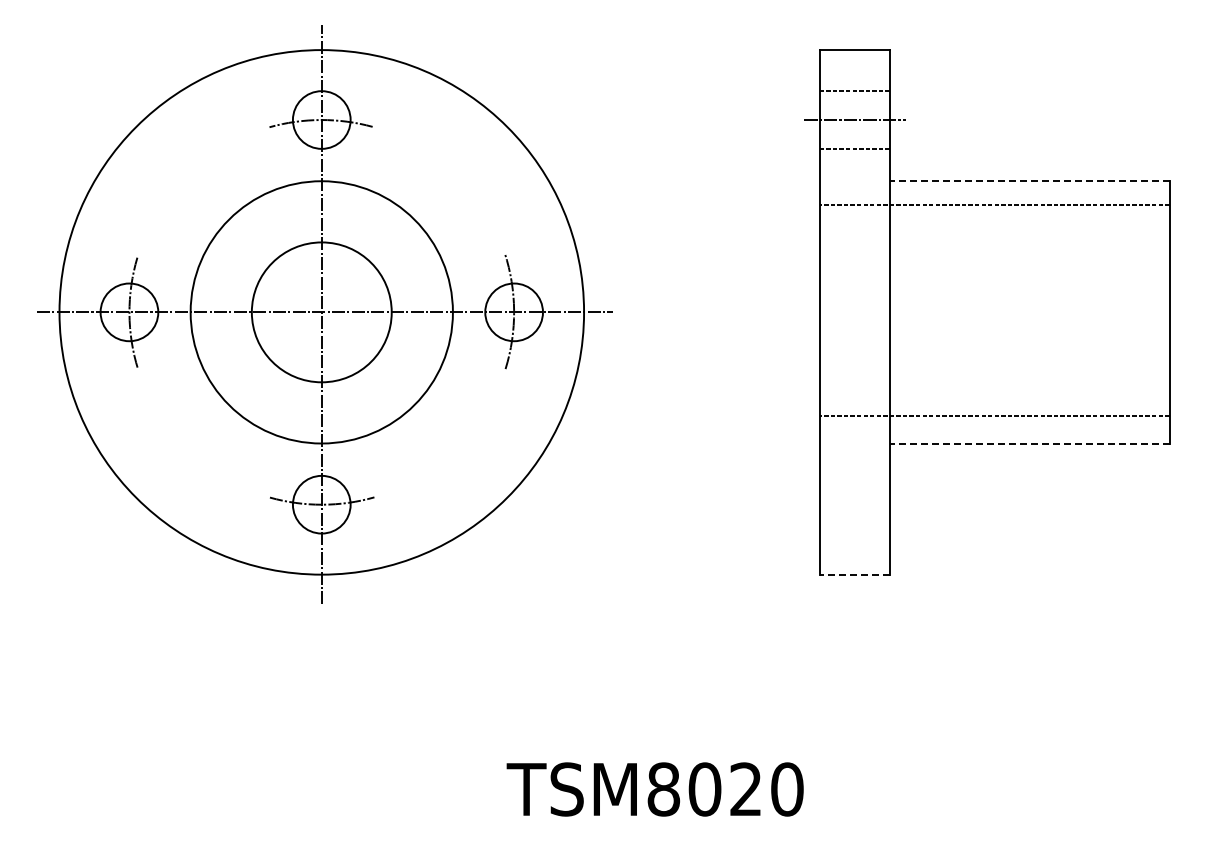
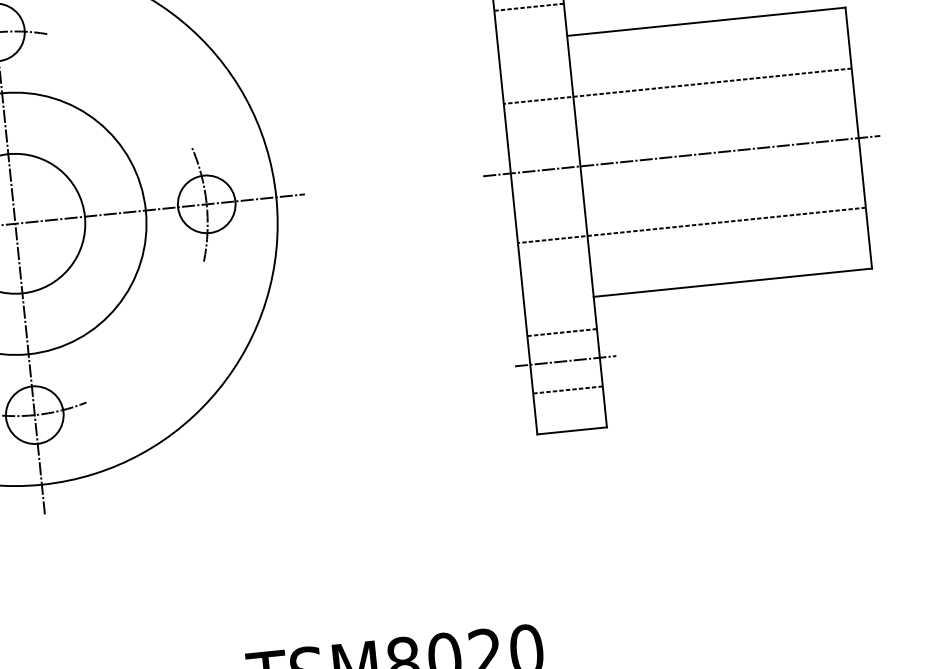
line: (1029, 181) -> (706, 22), dashed -> solid
line: (994, 205) -> (677, 86), moved
line: (991, 312) -> (681, 156), added
line: (994, 416) -> (691, 225), moved
line: (1029, 443) -> (732, 282), dashed -> solid
line: (854, 475) -> (561, 332), added
line: (855, 504) -> (565, 361), added
line: (854, 533) -> (567, 389), added
line: (854, 574) -> (571, 430), dashed -> solid

